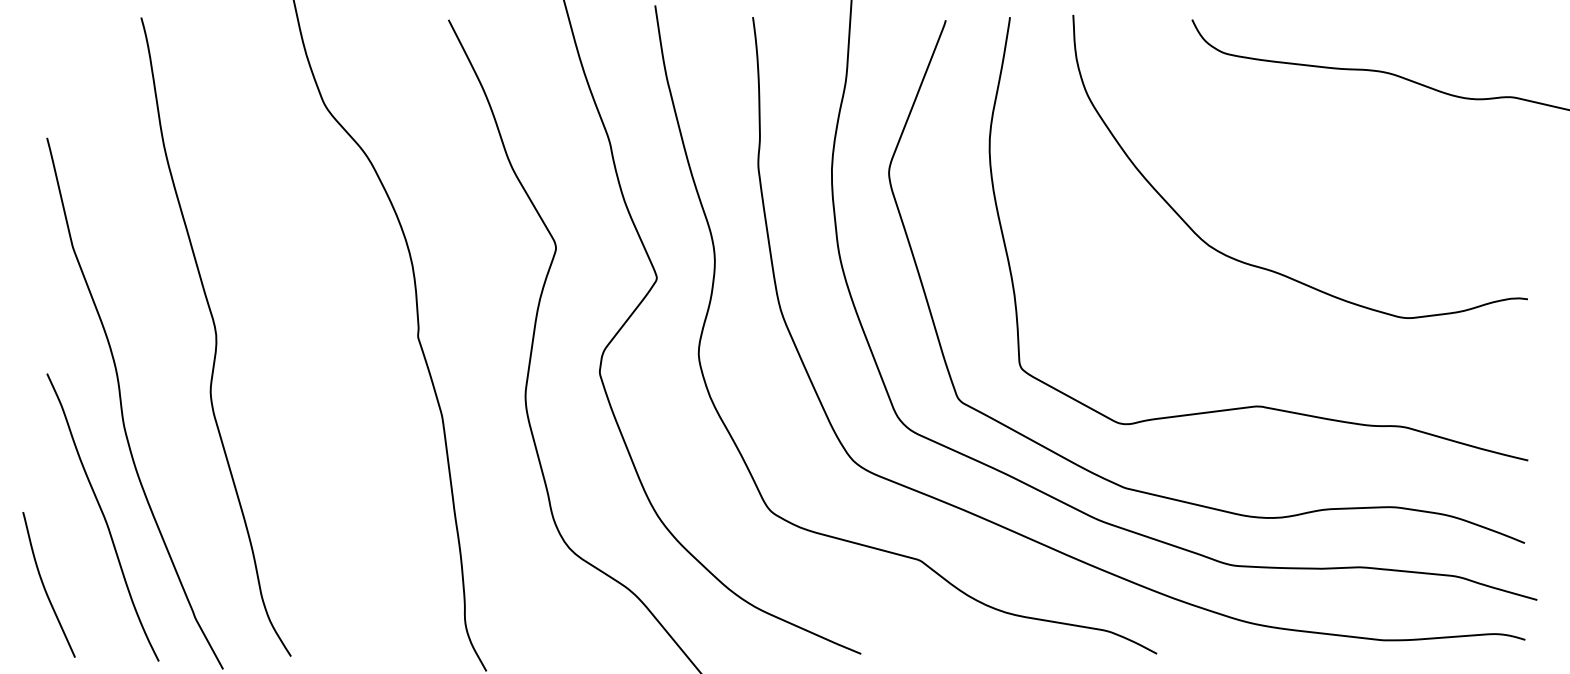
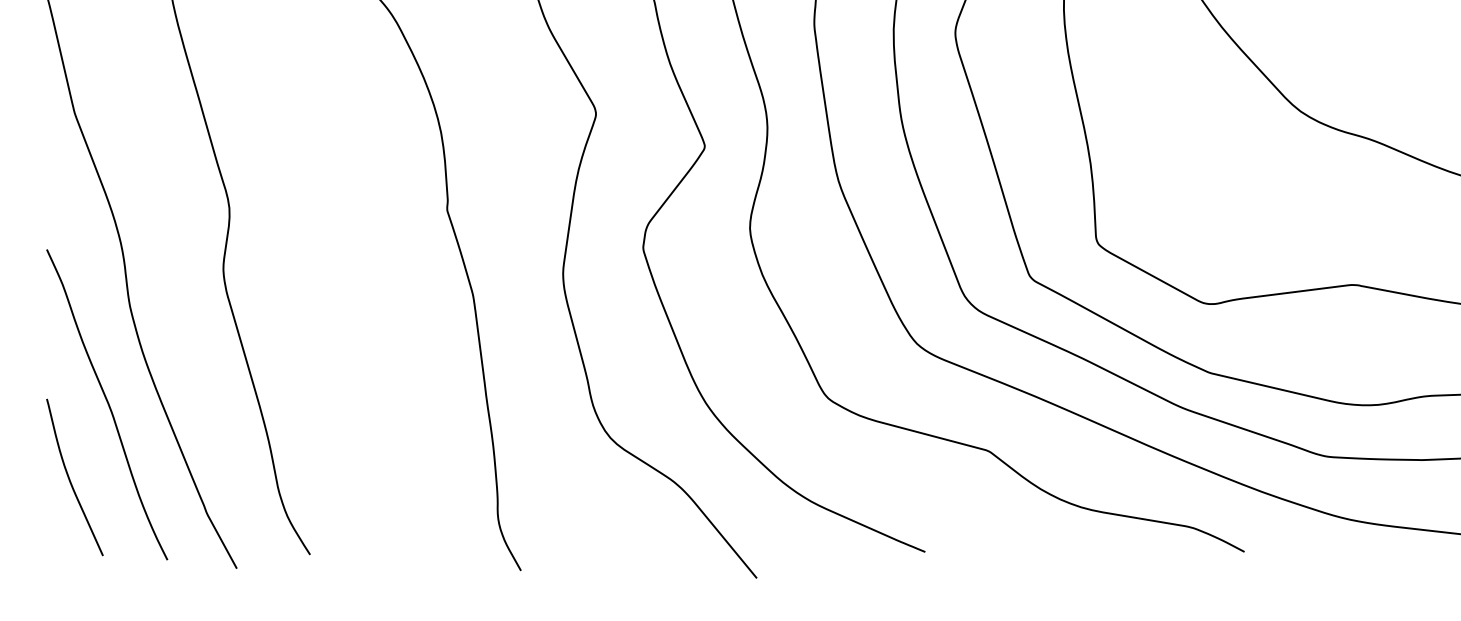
curve: (44, 584) -> (69, 477), moved

